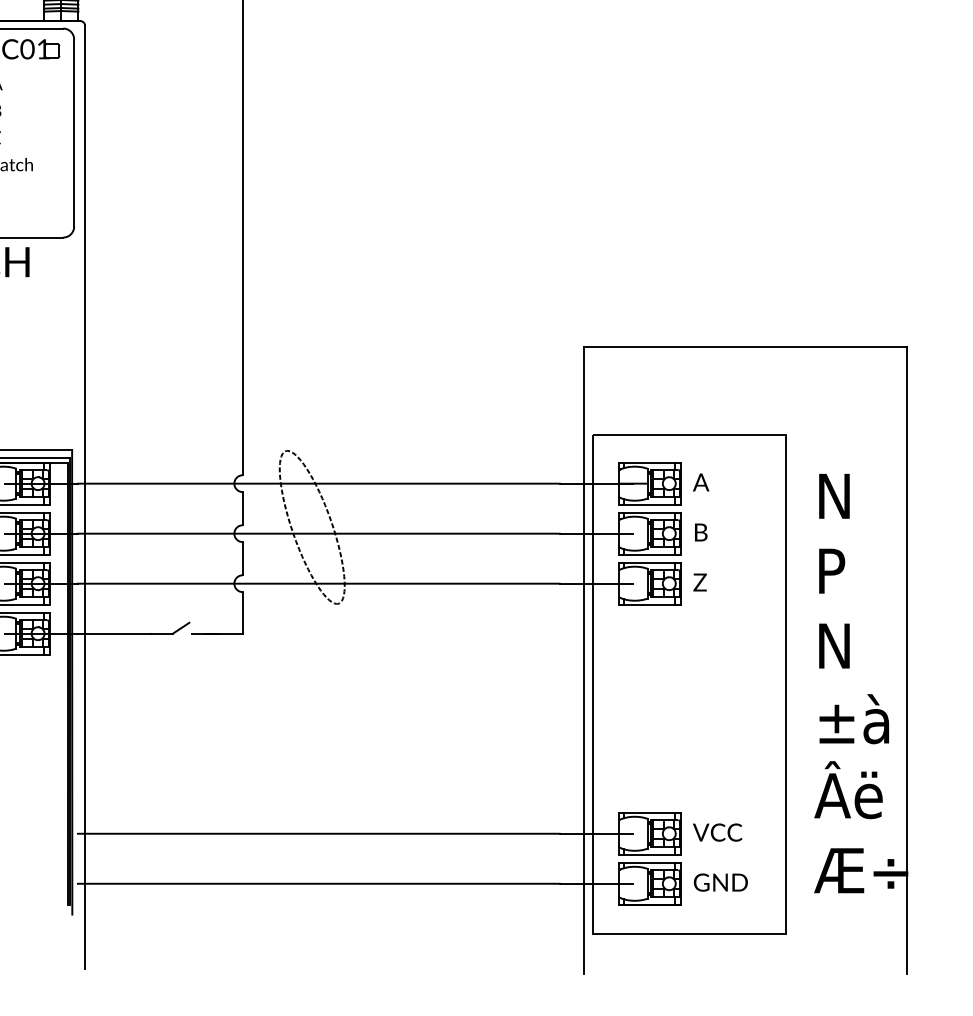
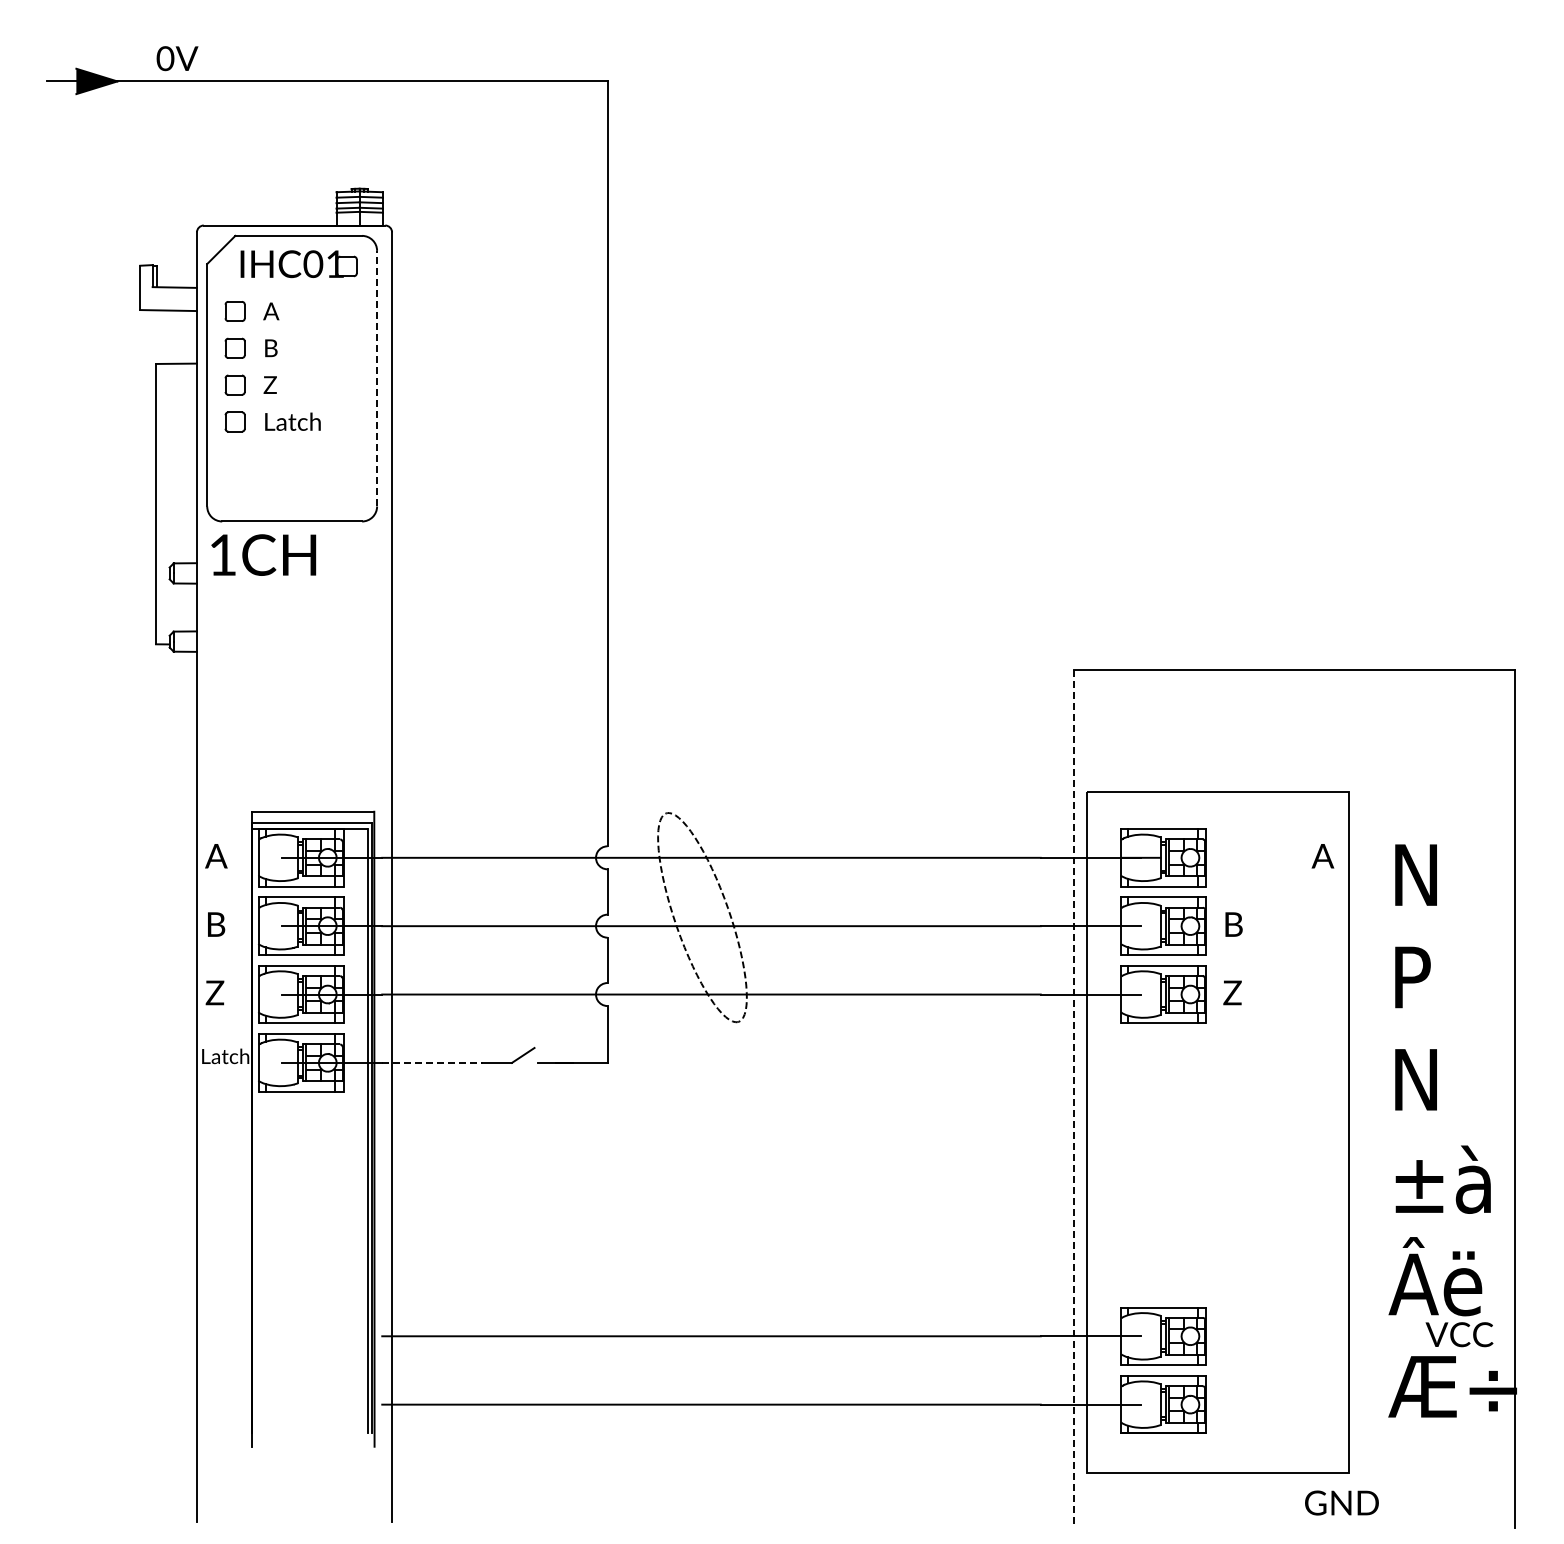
line: (74, 132) -> (377, 378), solid -> dashed
text: (700, 482) -> (1322, 856), moved
line: (114, 633) -> (432, 1062), solid -> dashed
line: (584, 660) -> (1074, 1099), solid -> dashed
text: (717, 832) -> (1459, 1334), moved
text: (720, 882) -> (1341, 1502), moved

